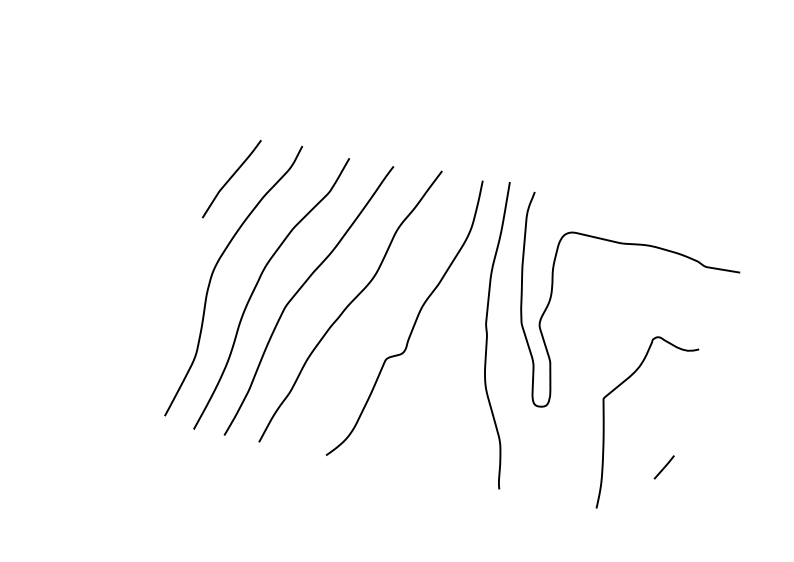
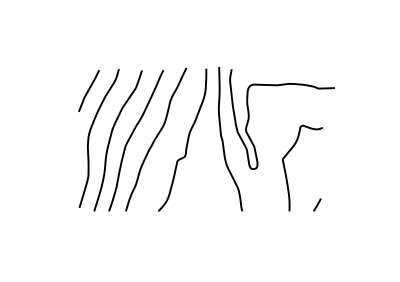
line: (664, 466) -> (317, 204), moved

